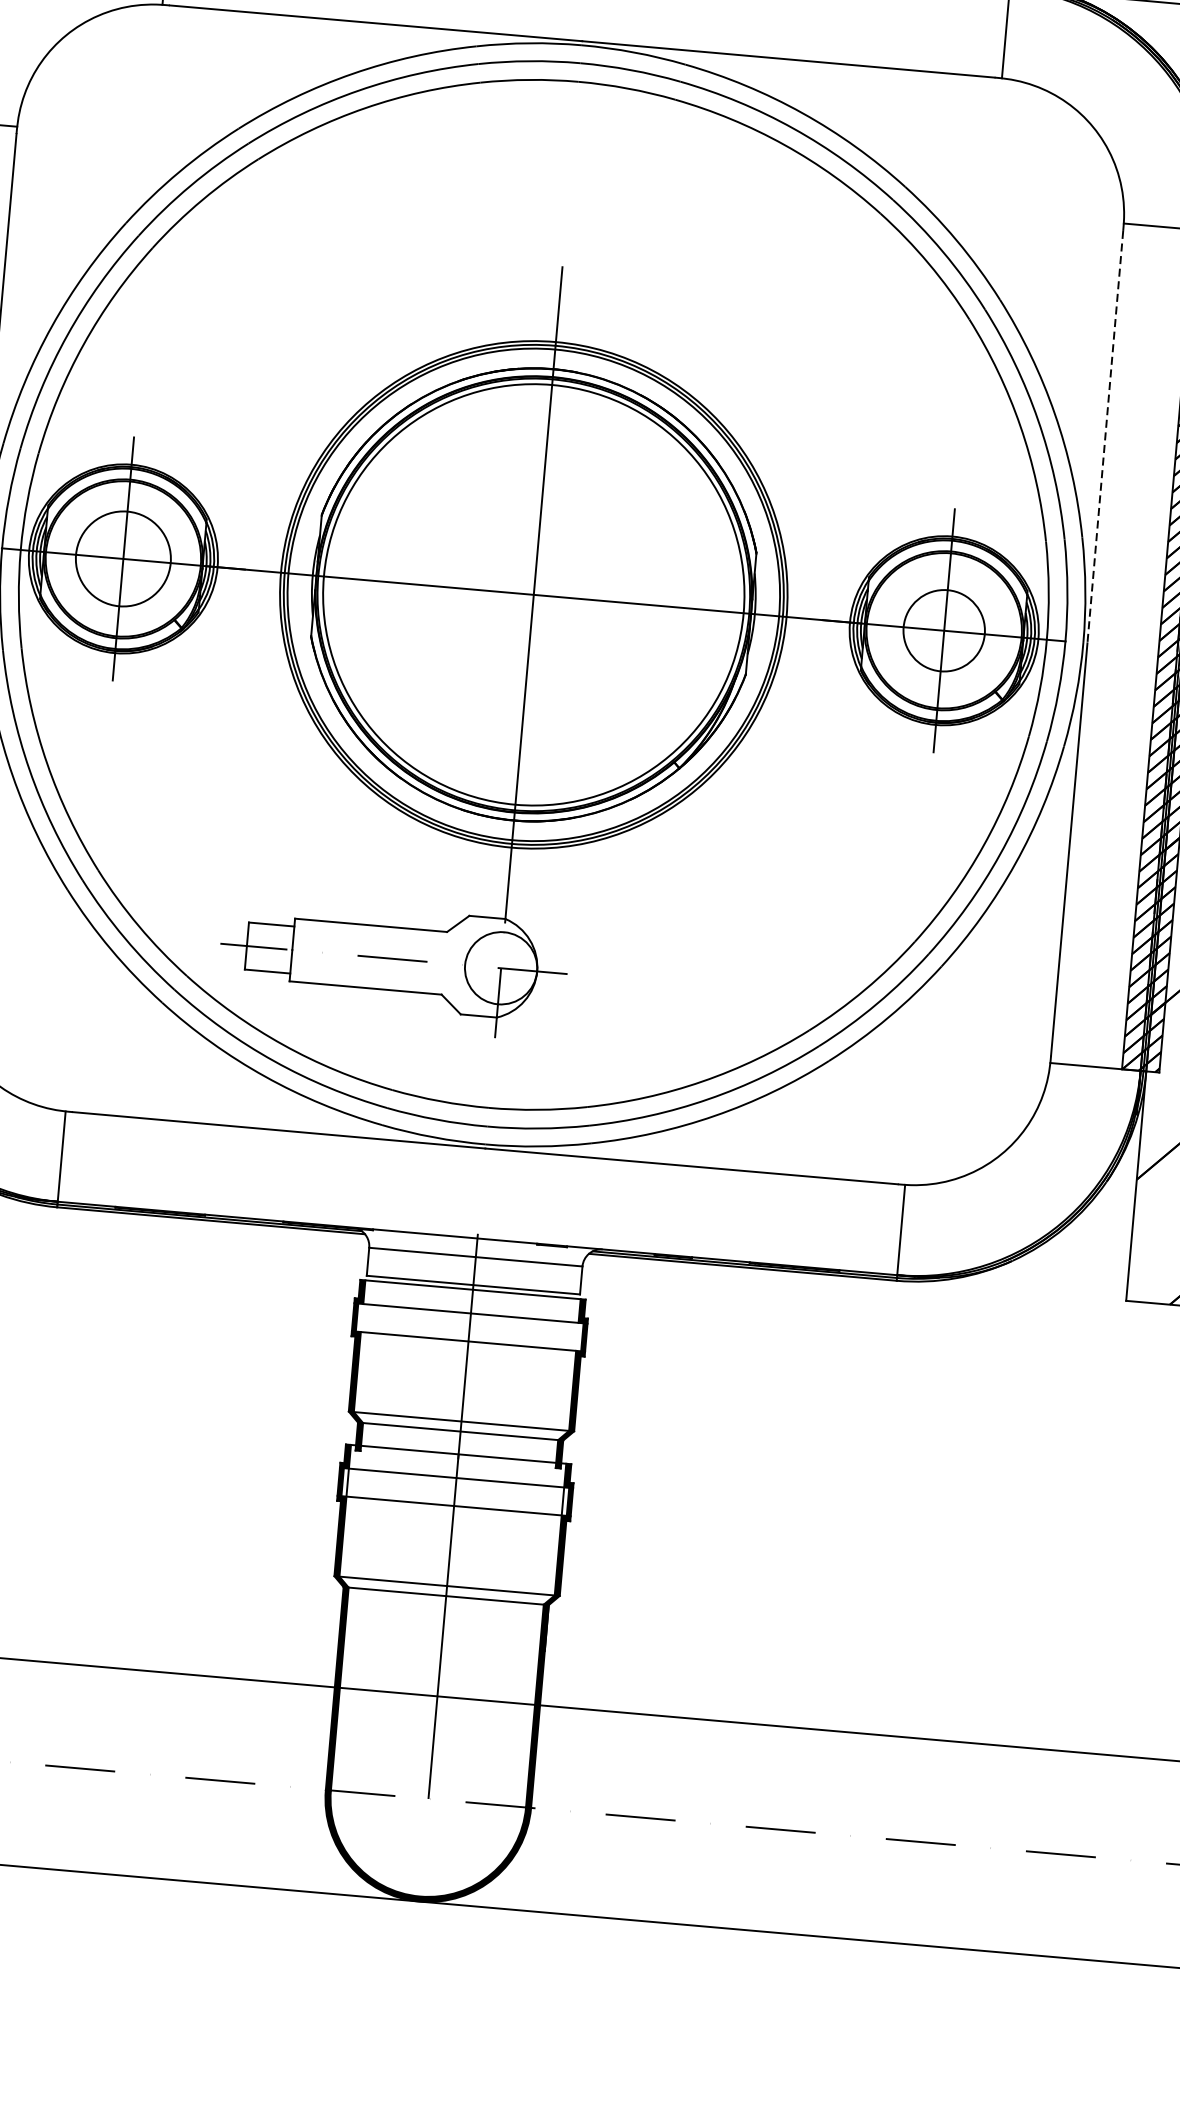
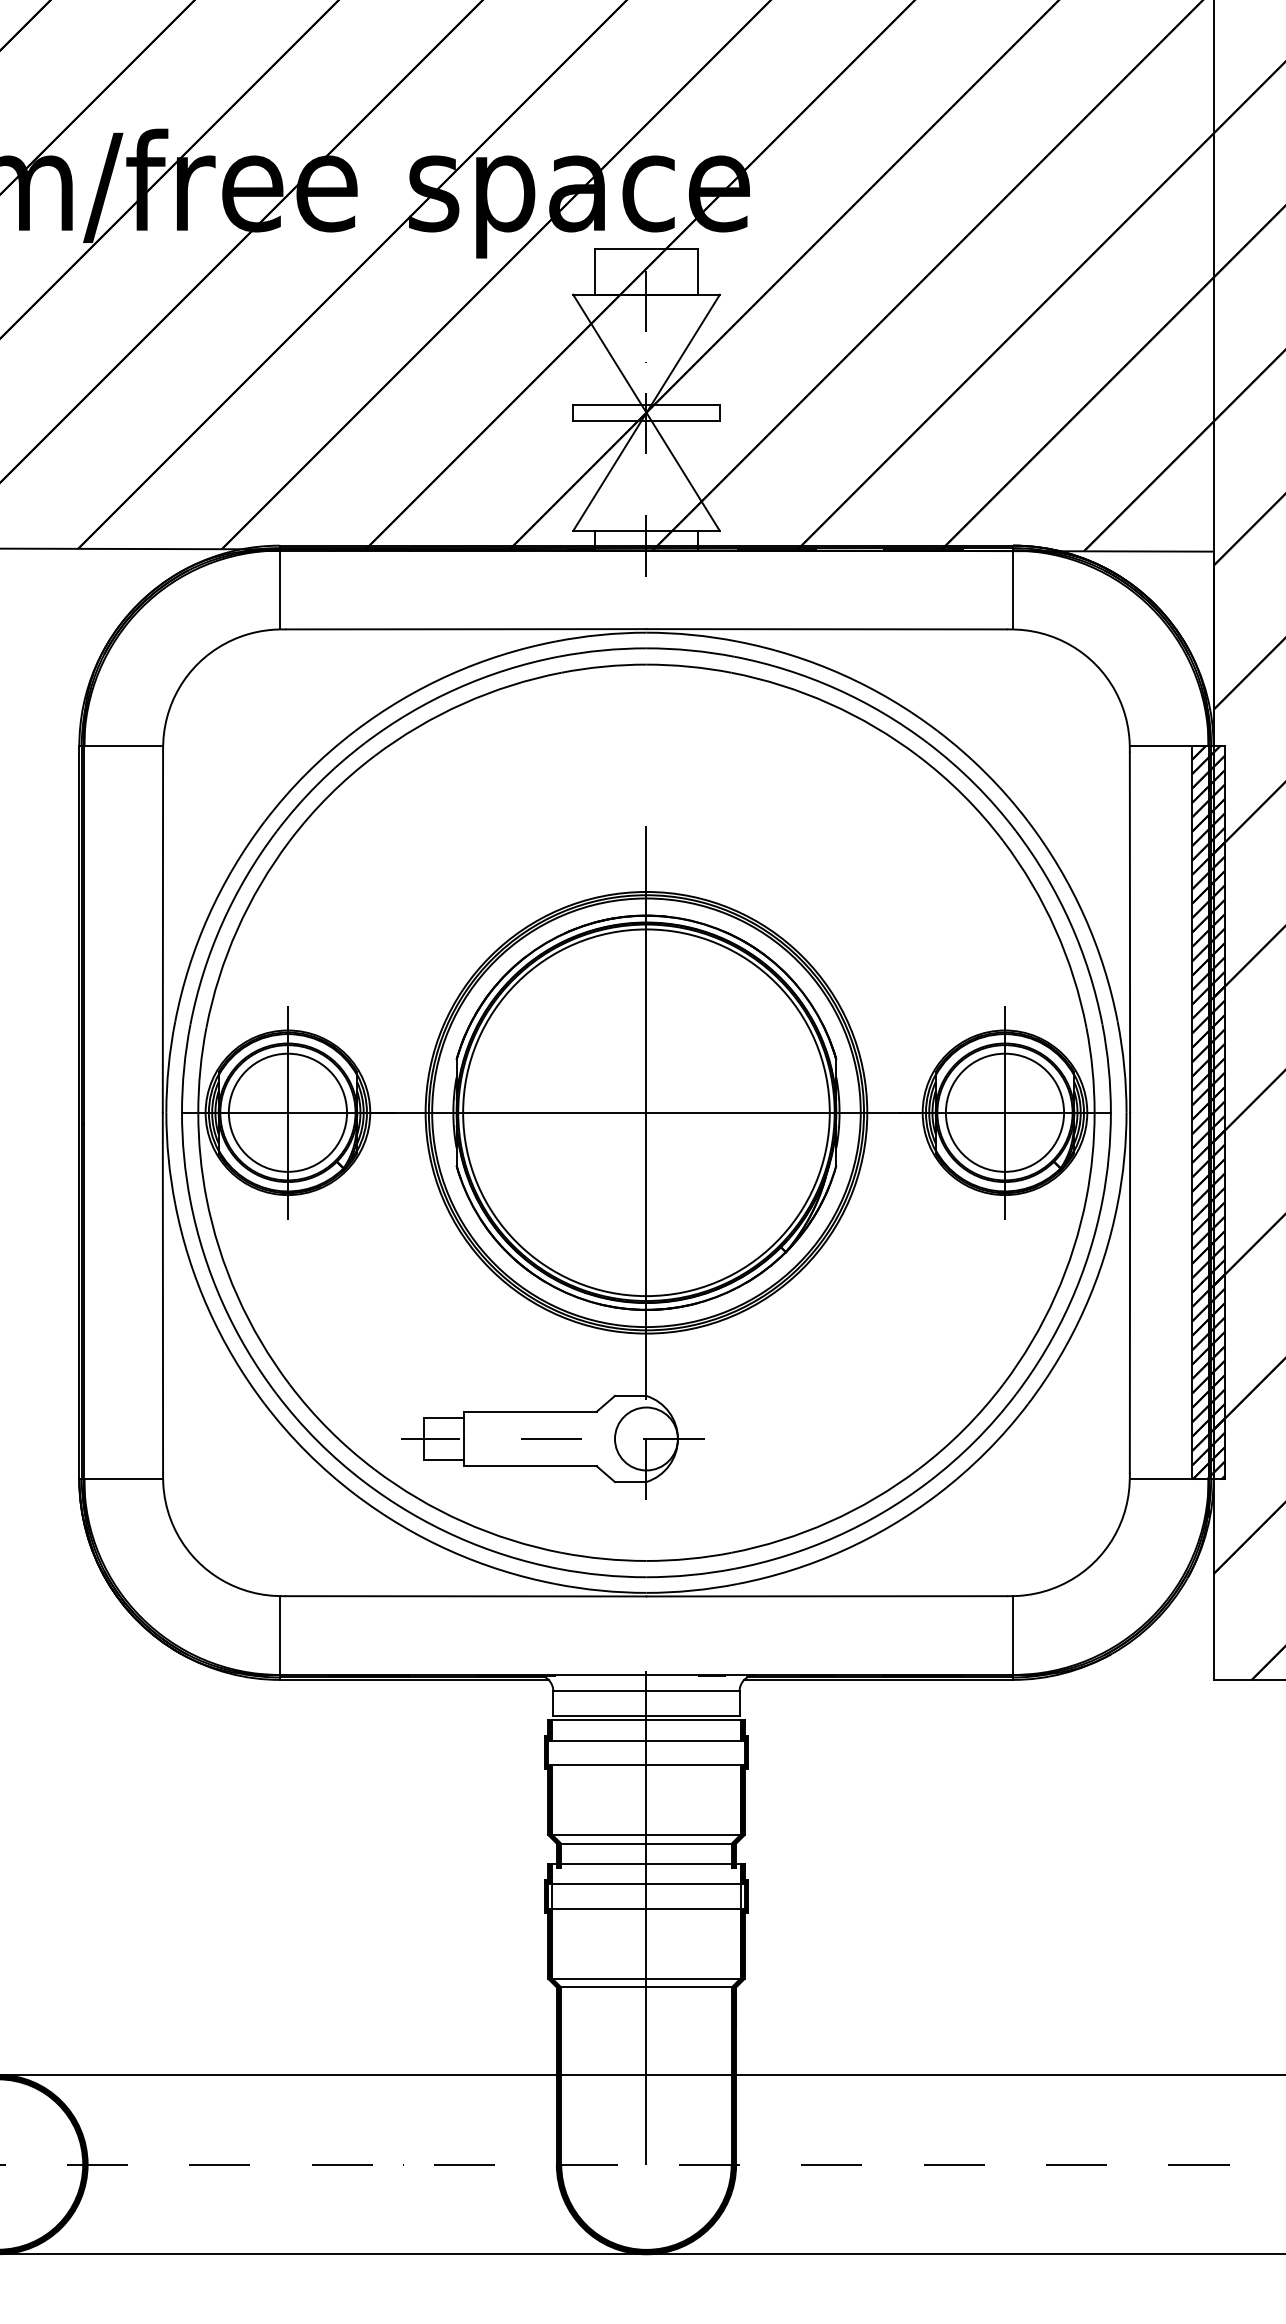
line: (1104, 438) -> (1129, 933), dashed -> solid
circle: (122, 558) -> (287, 1112), size x1.43
circle: (943, 630) -> (1004, 1112), size x1.67

